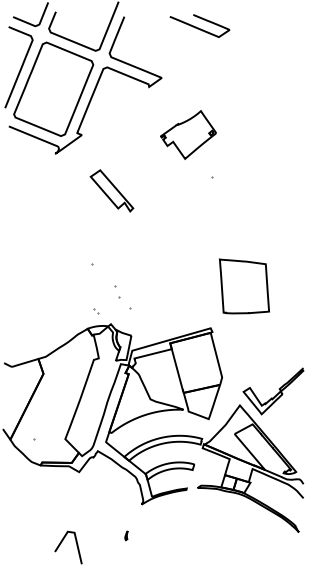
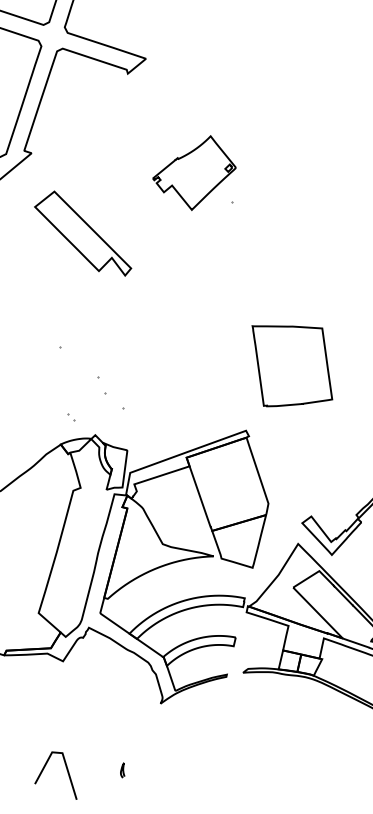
part: (188, 134) -> (194, 172), moved
part: (111, 190) -> (82, 233), size x1.43
curve: (126, 535) -> (122, 769), moved

